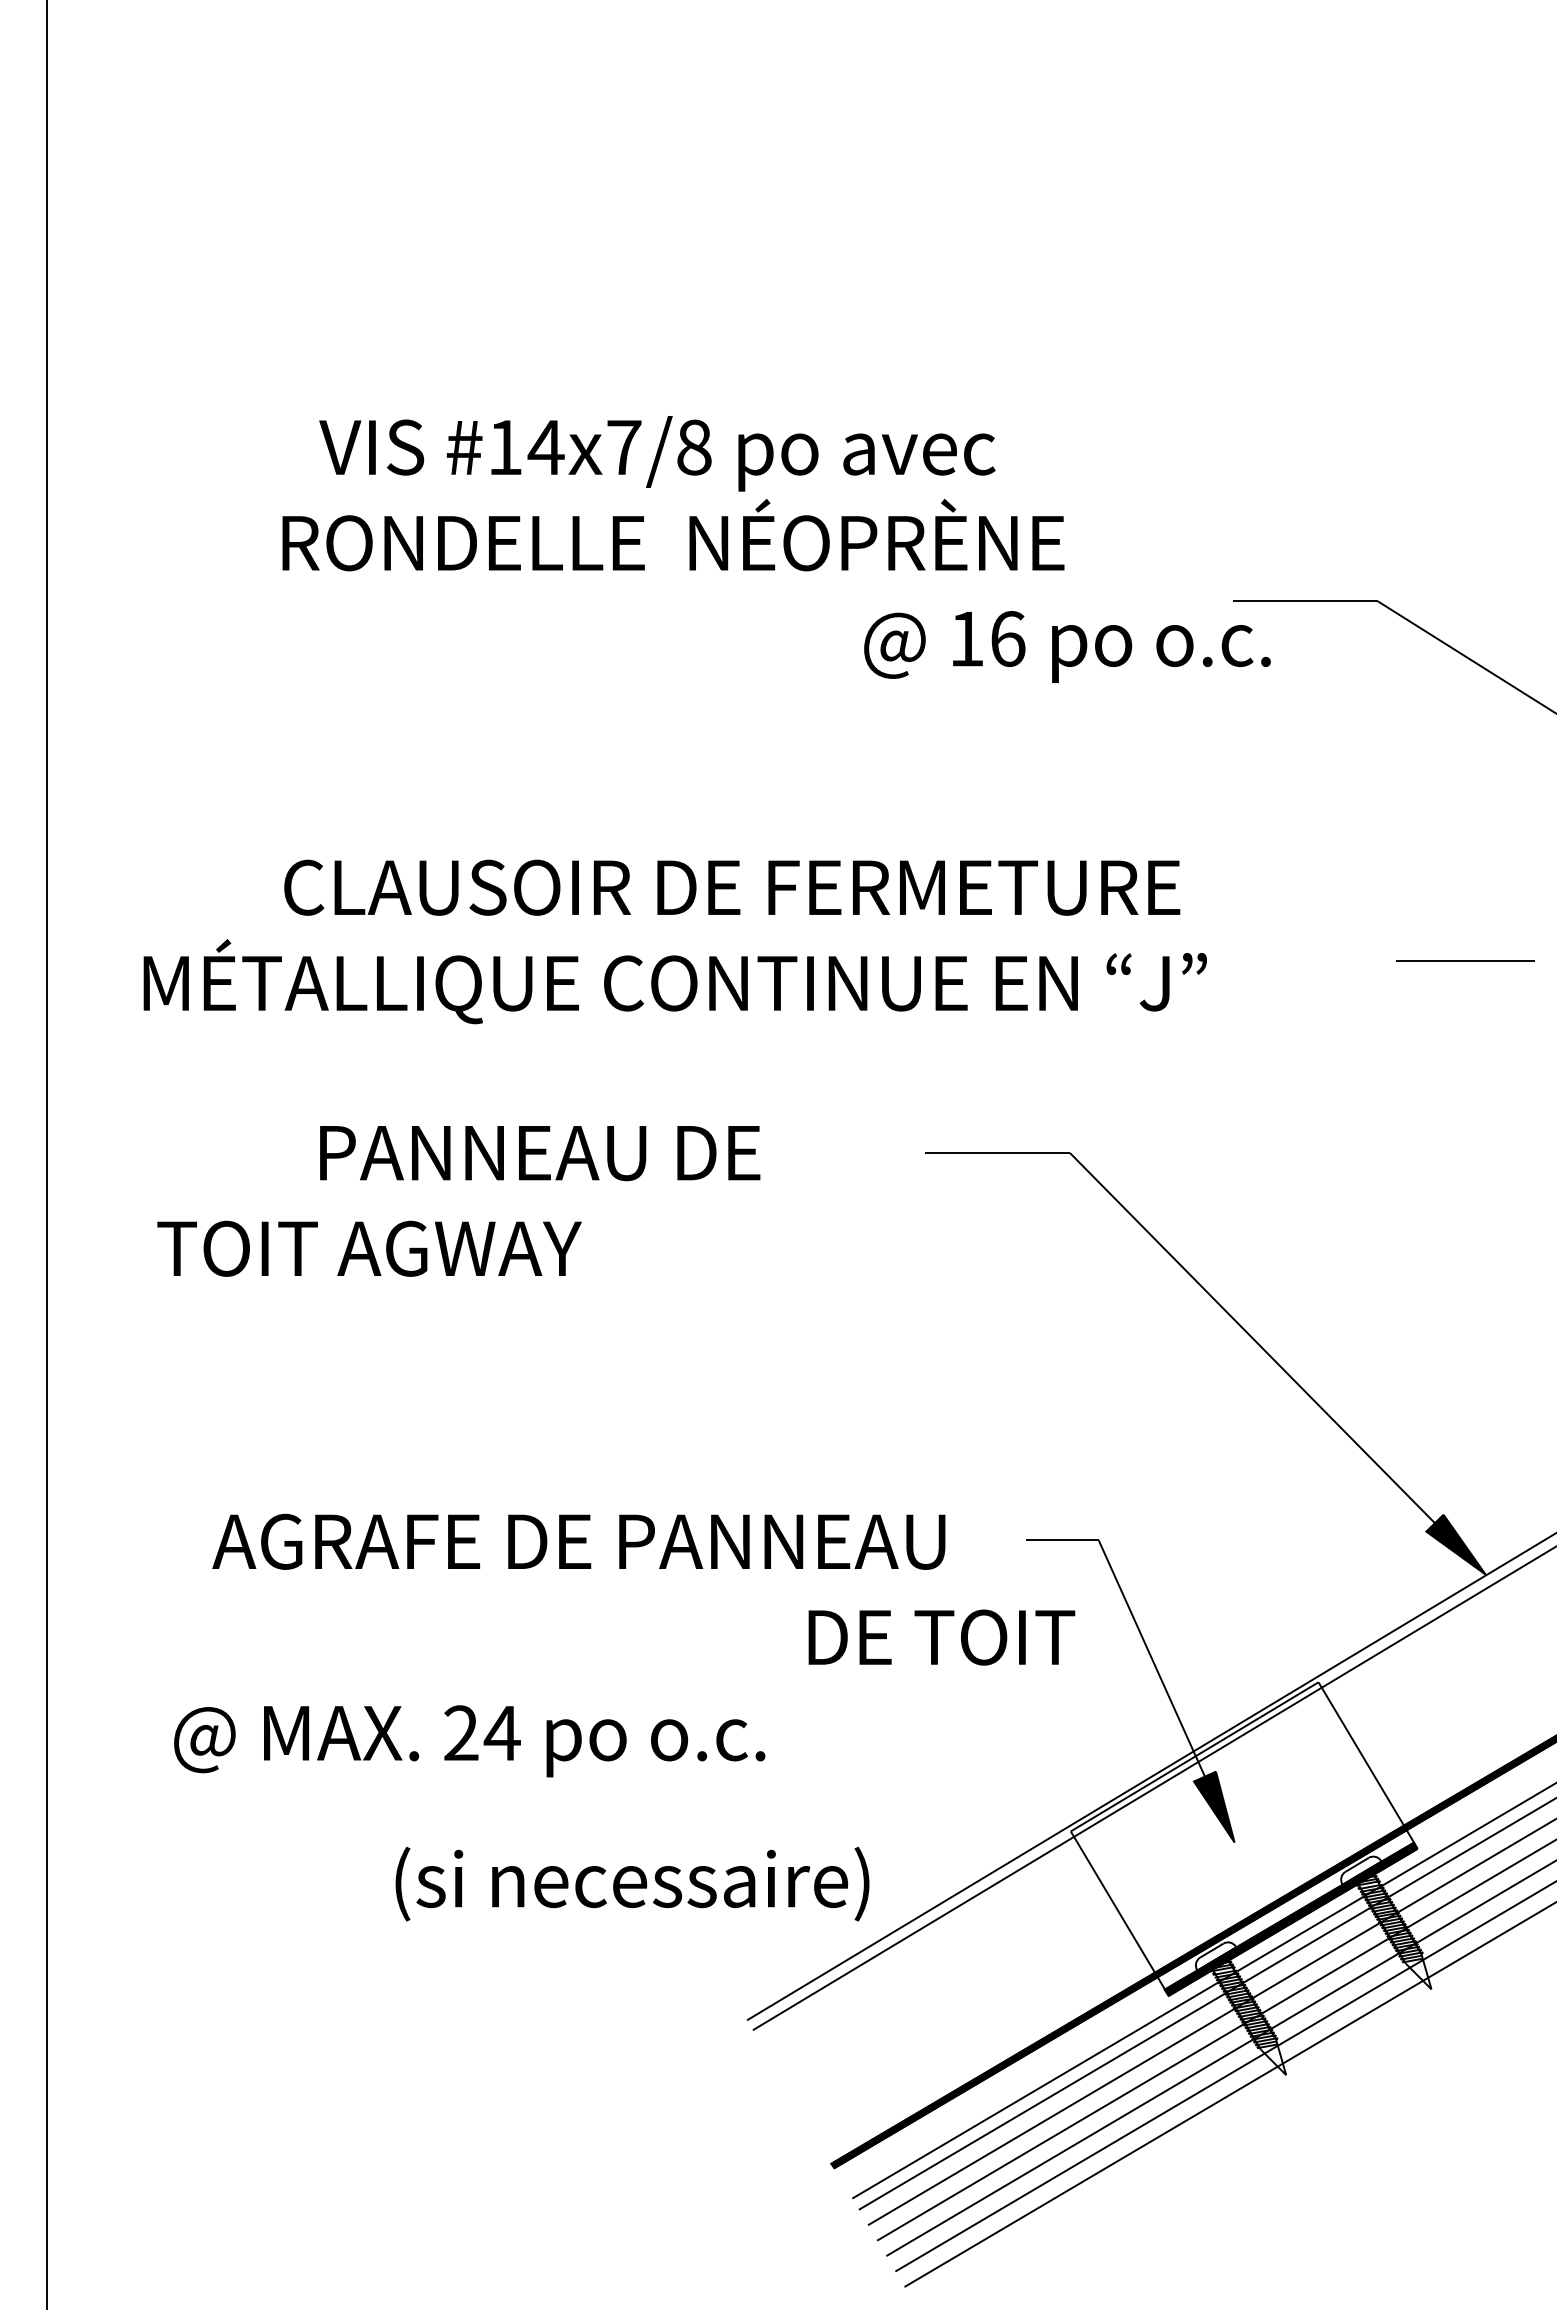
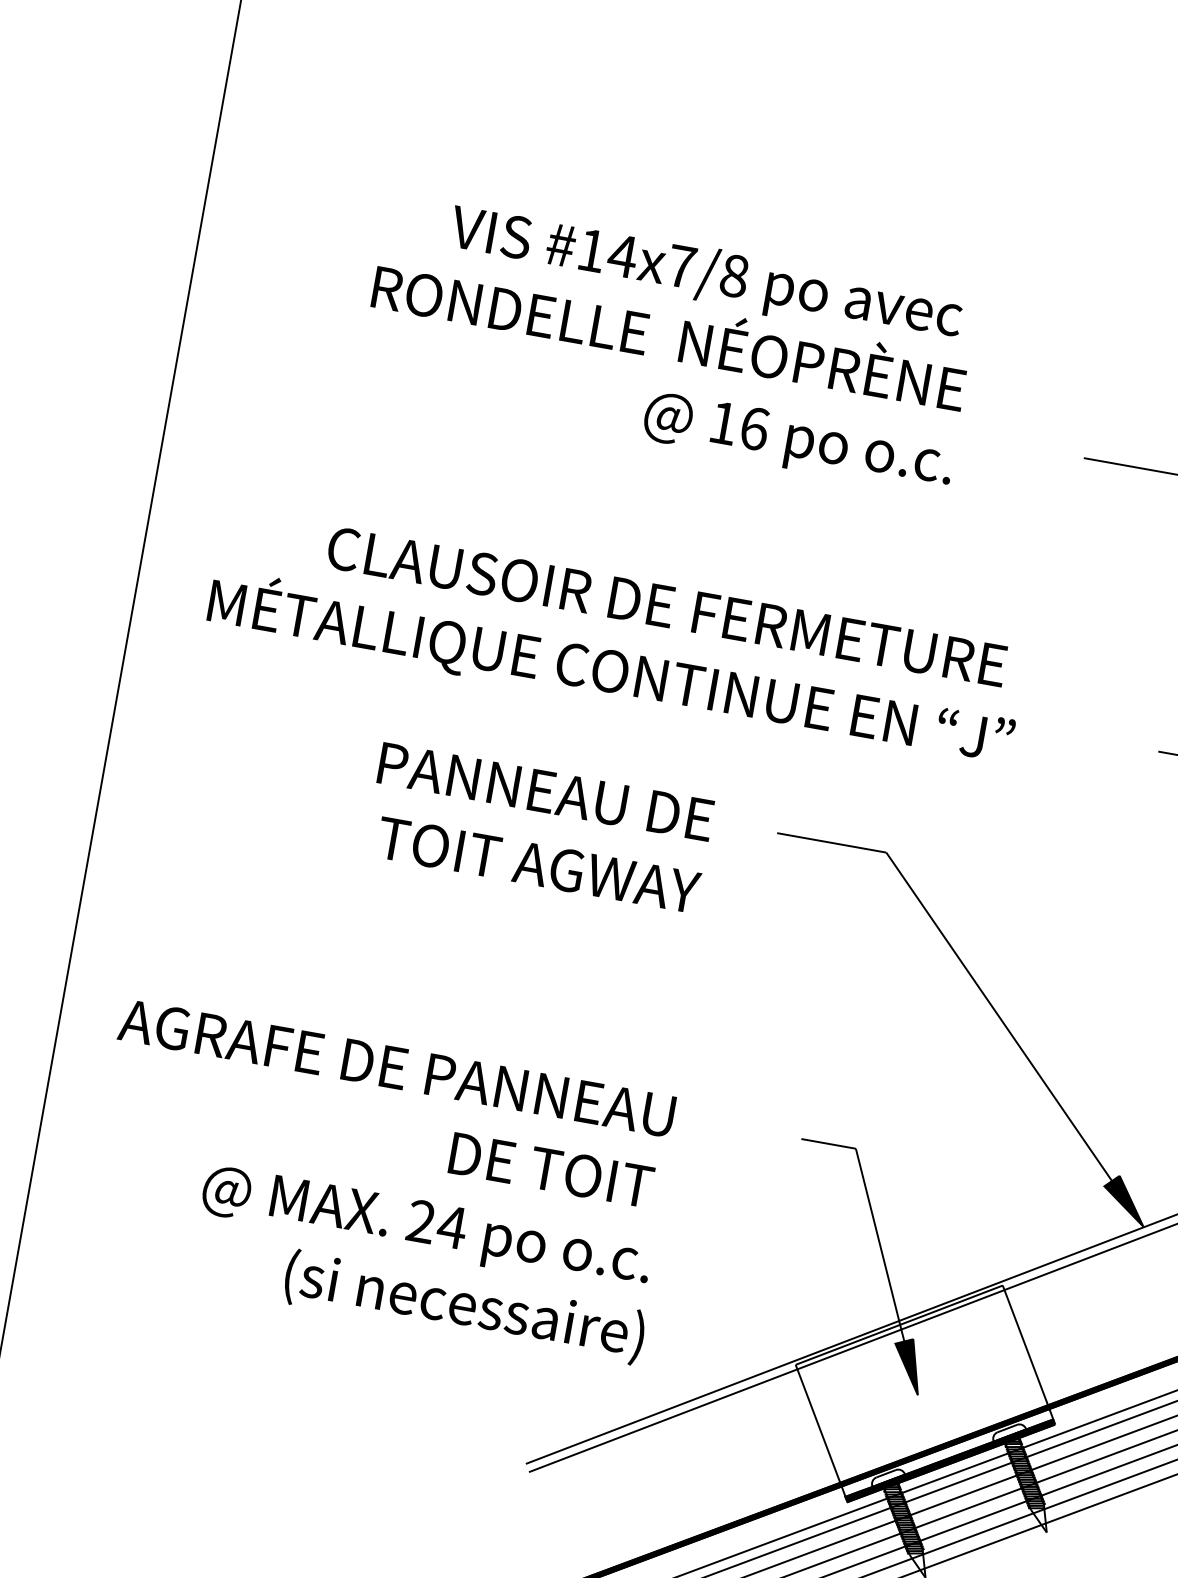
text: (657, 453) -> (705, 275), moved
text: (1067, 646) -> (798, 442), moved
text: (540, 1153) -> (546, 792), moved
text: (369, 1248) -> (538, 865), moved
text: (578, 1541) -> (396, 1067), moved
text: (941, 1637) -> (551, 1170), moved
text: (469, 1741) -> (426, 1228), moved
text: (632, 1883) -> (464, 1306), moved

